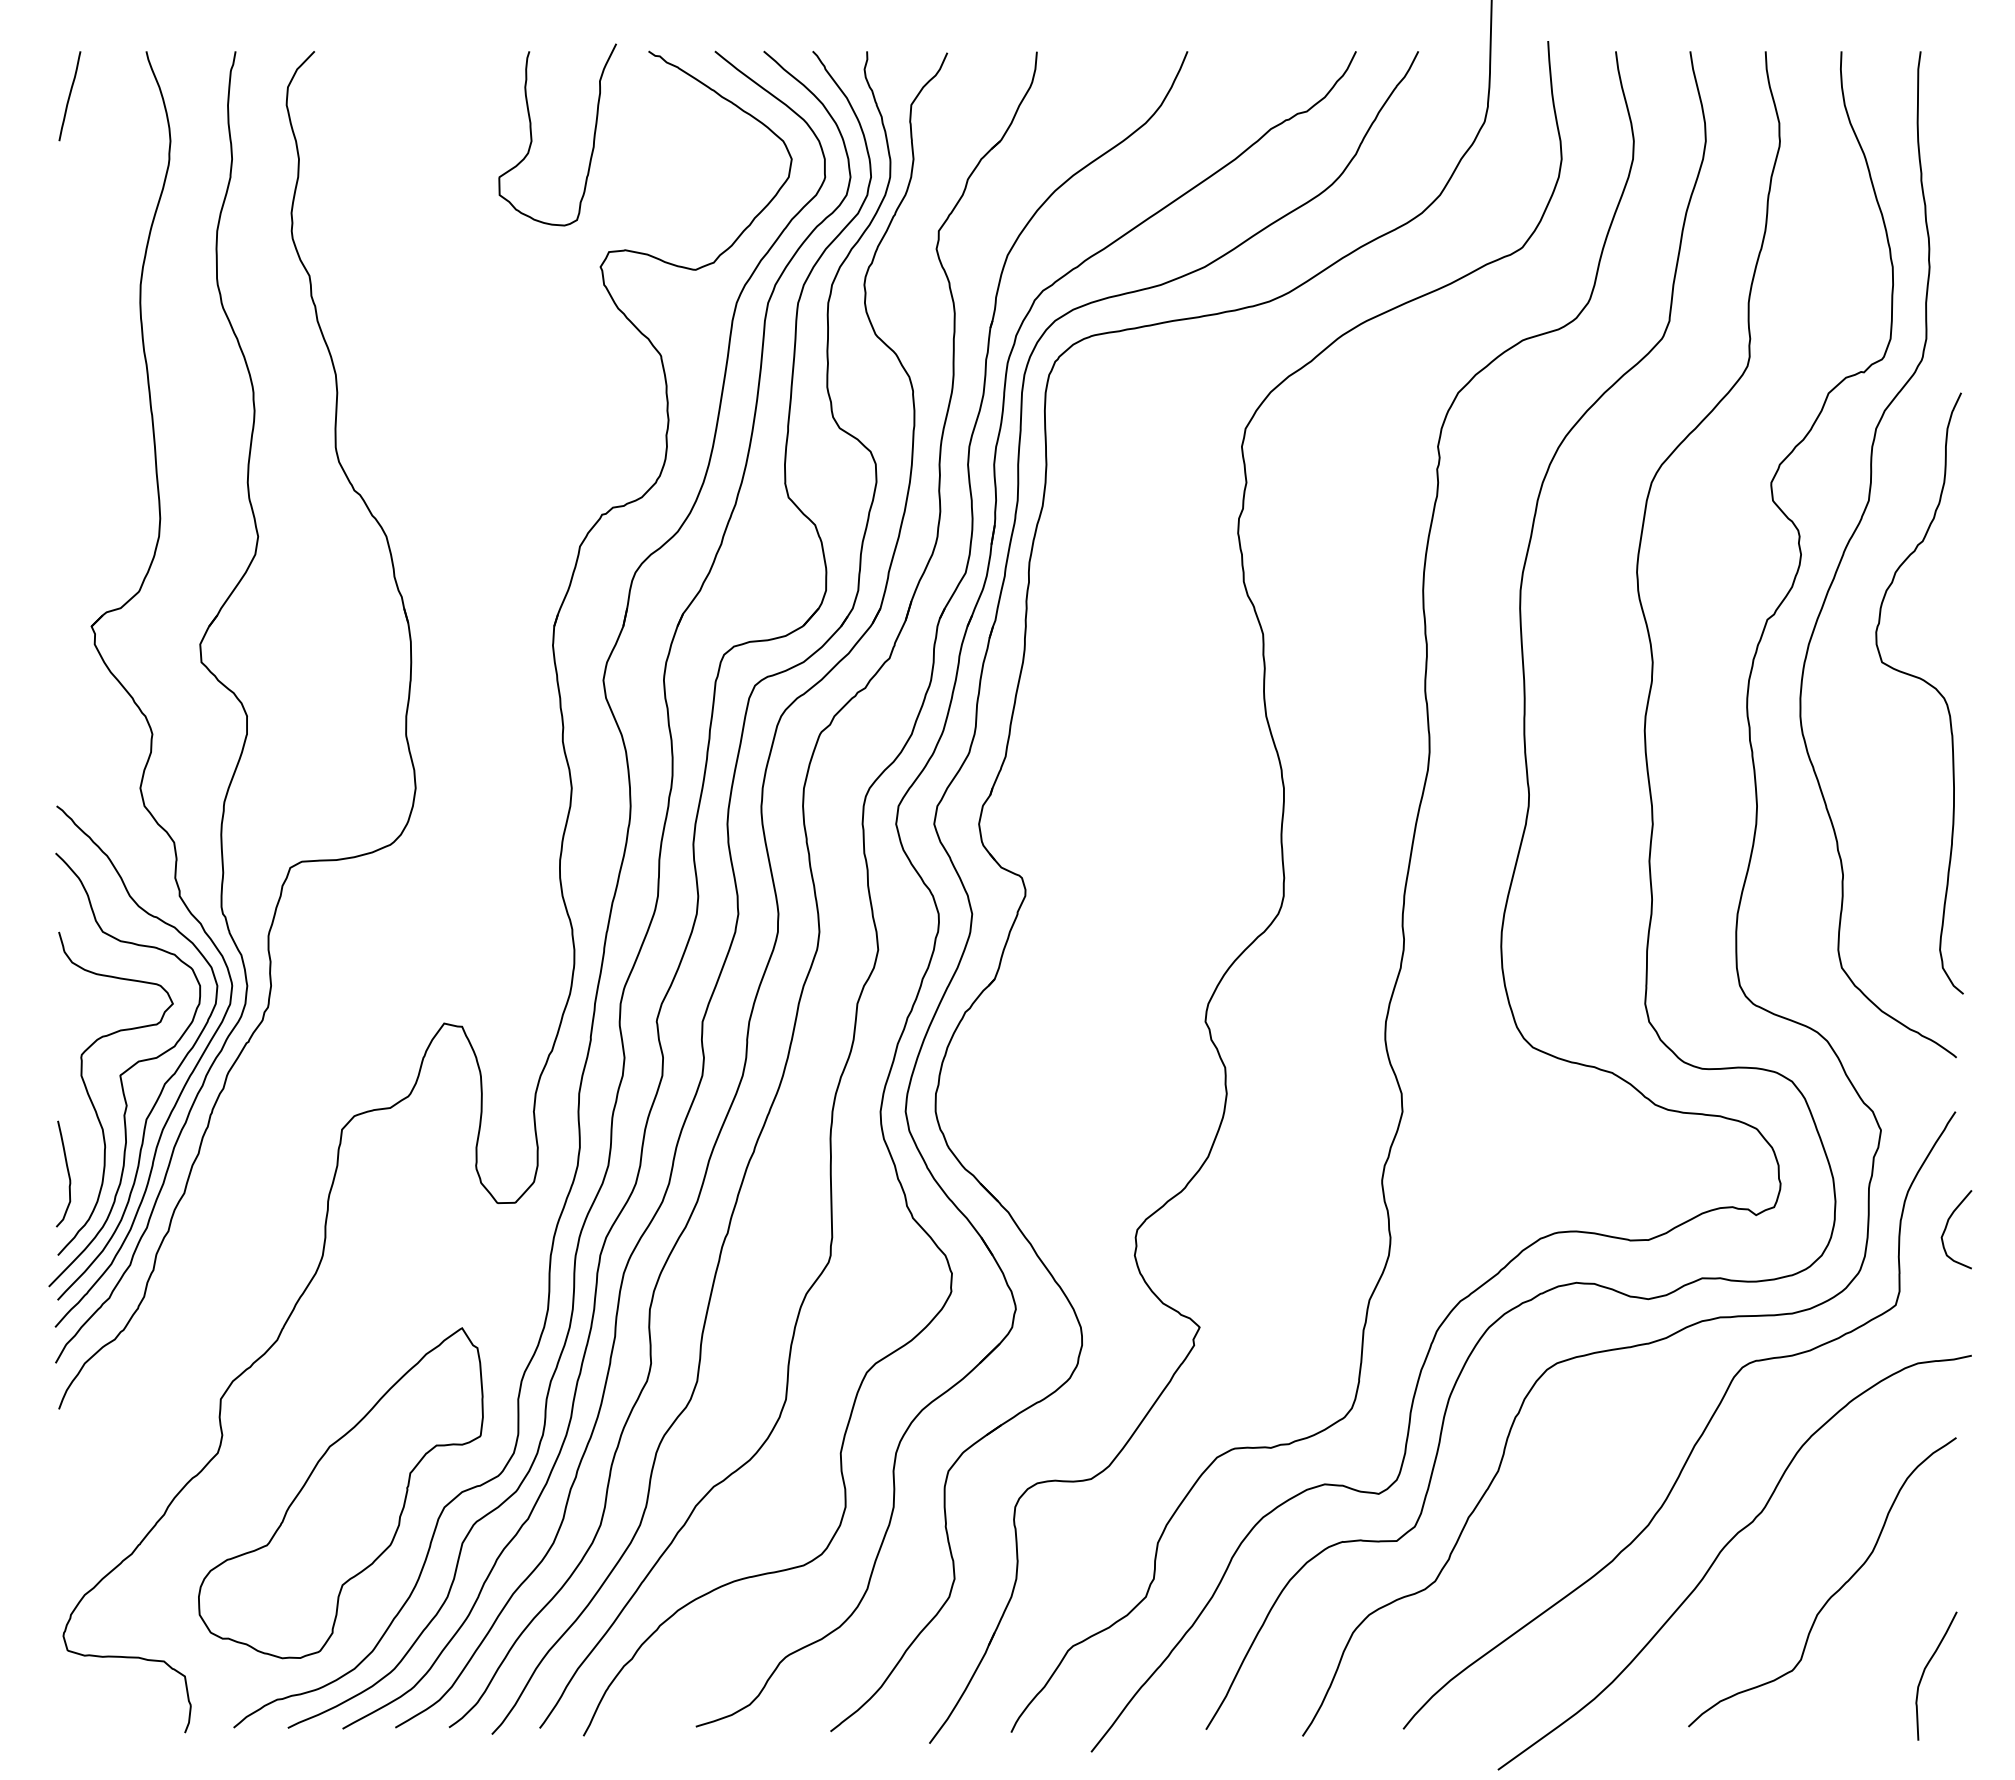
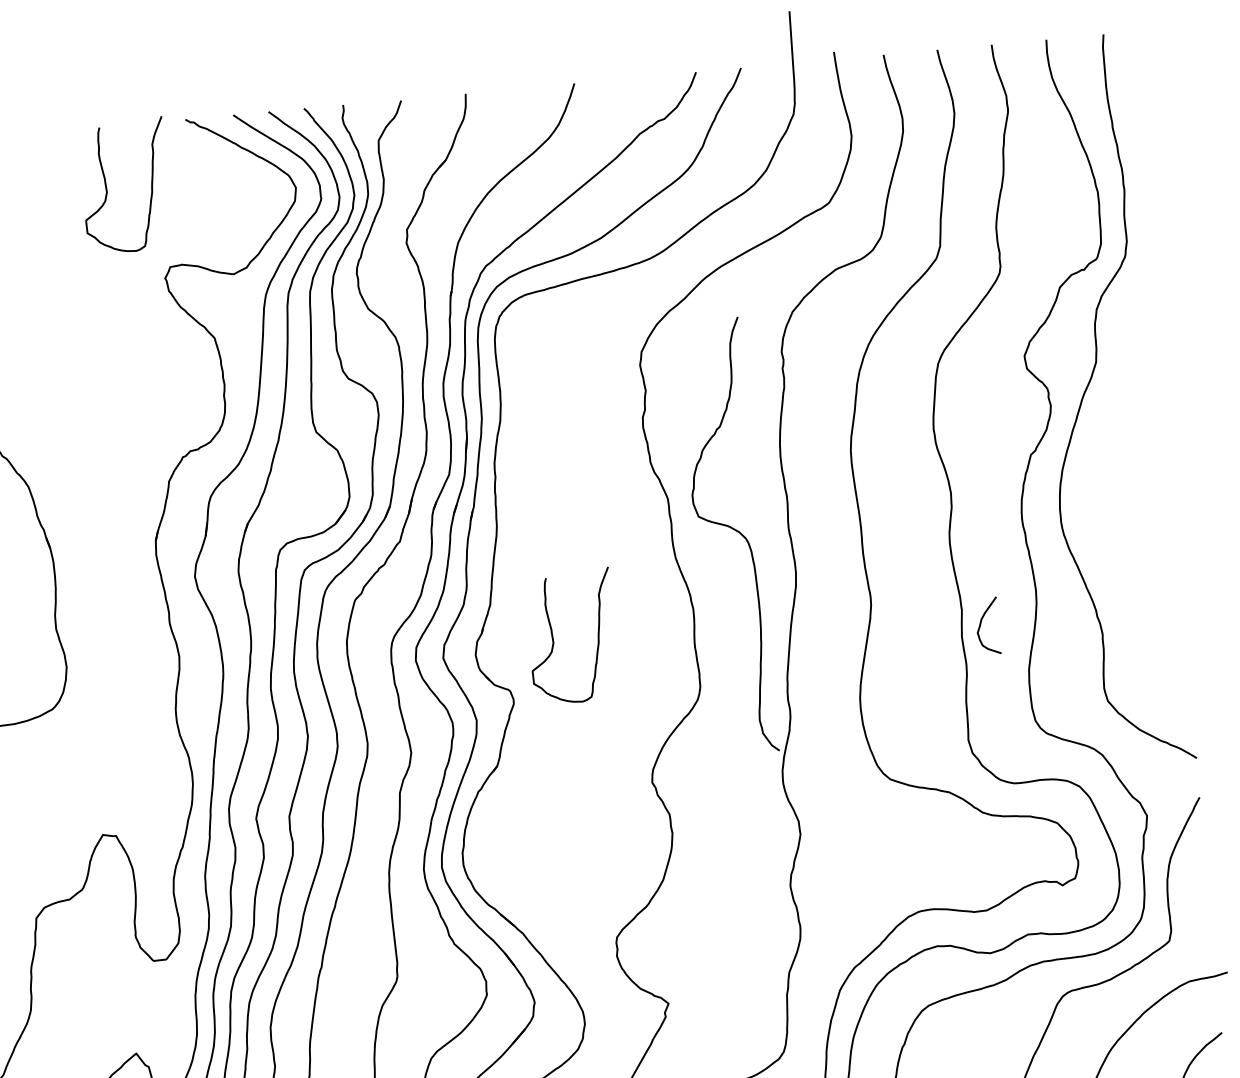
curve: (1927, 684) -> (732, 529), moved
curve: (1088, 812) -> (553, 639), added
curve: (1947, 1226) -> (981, 624), moved

